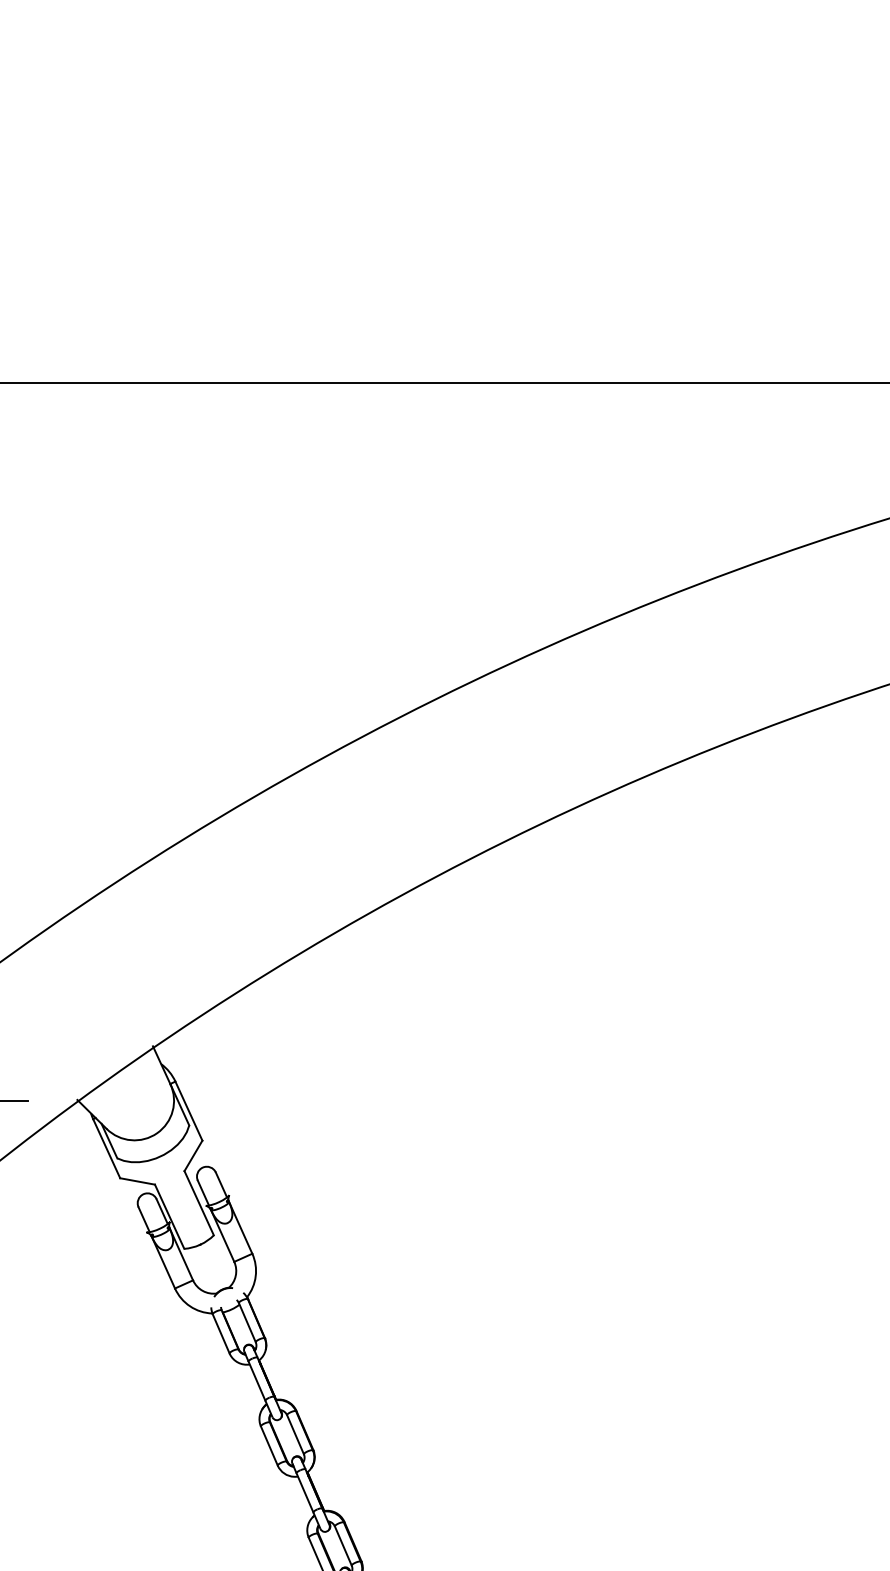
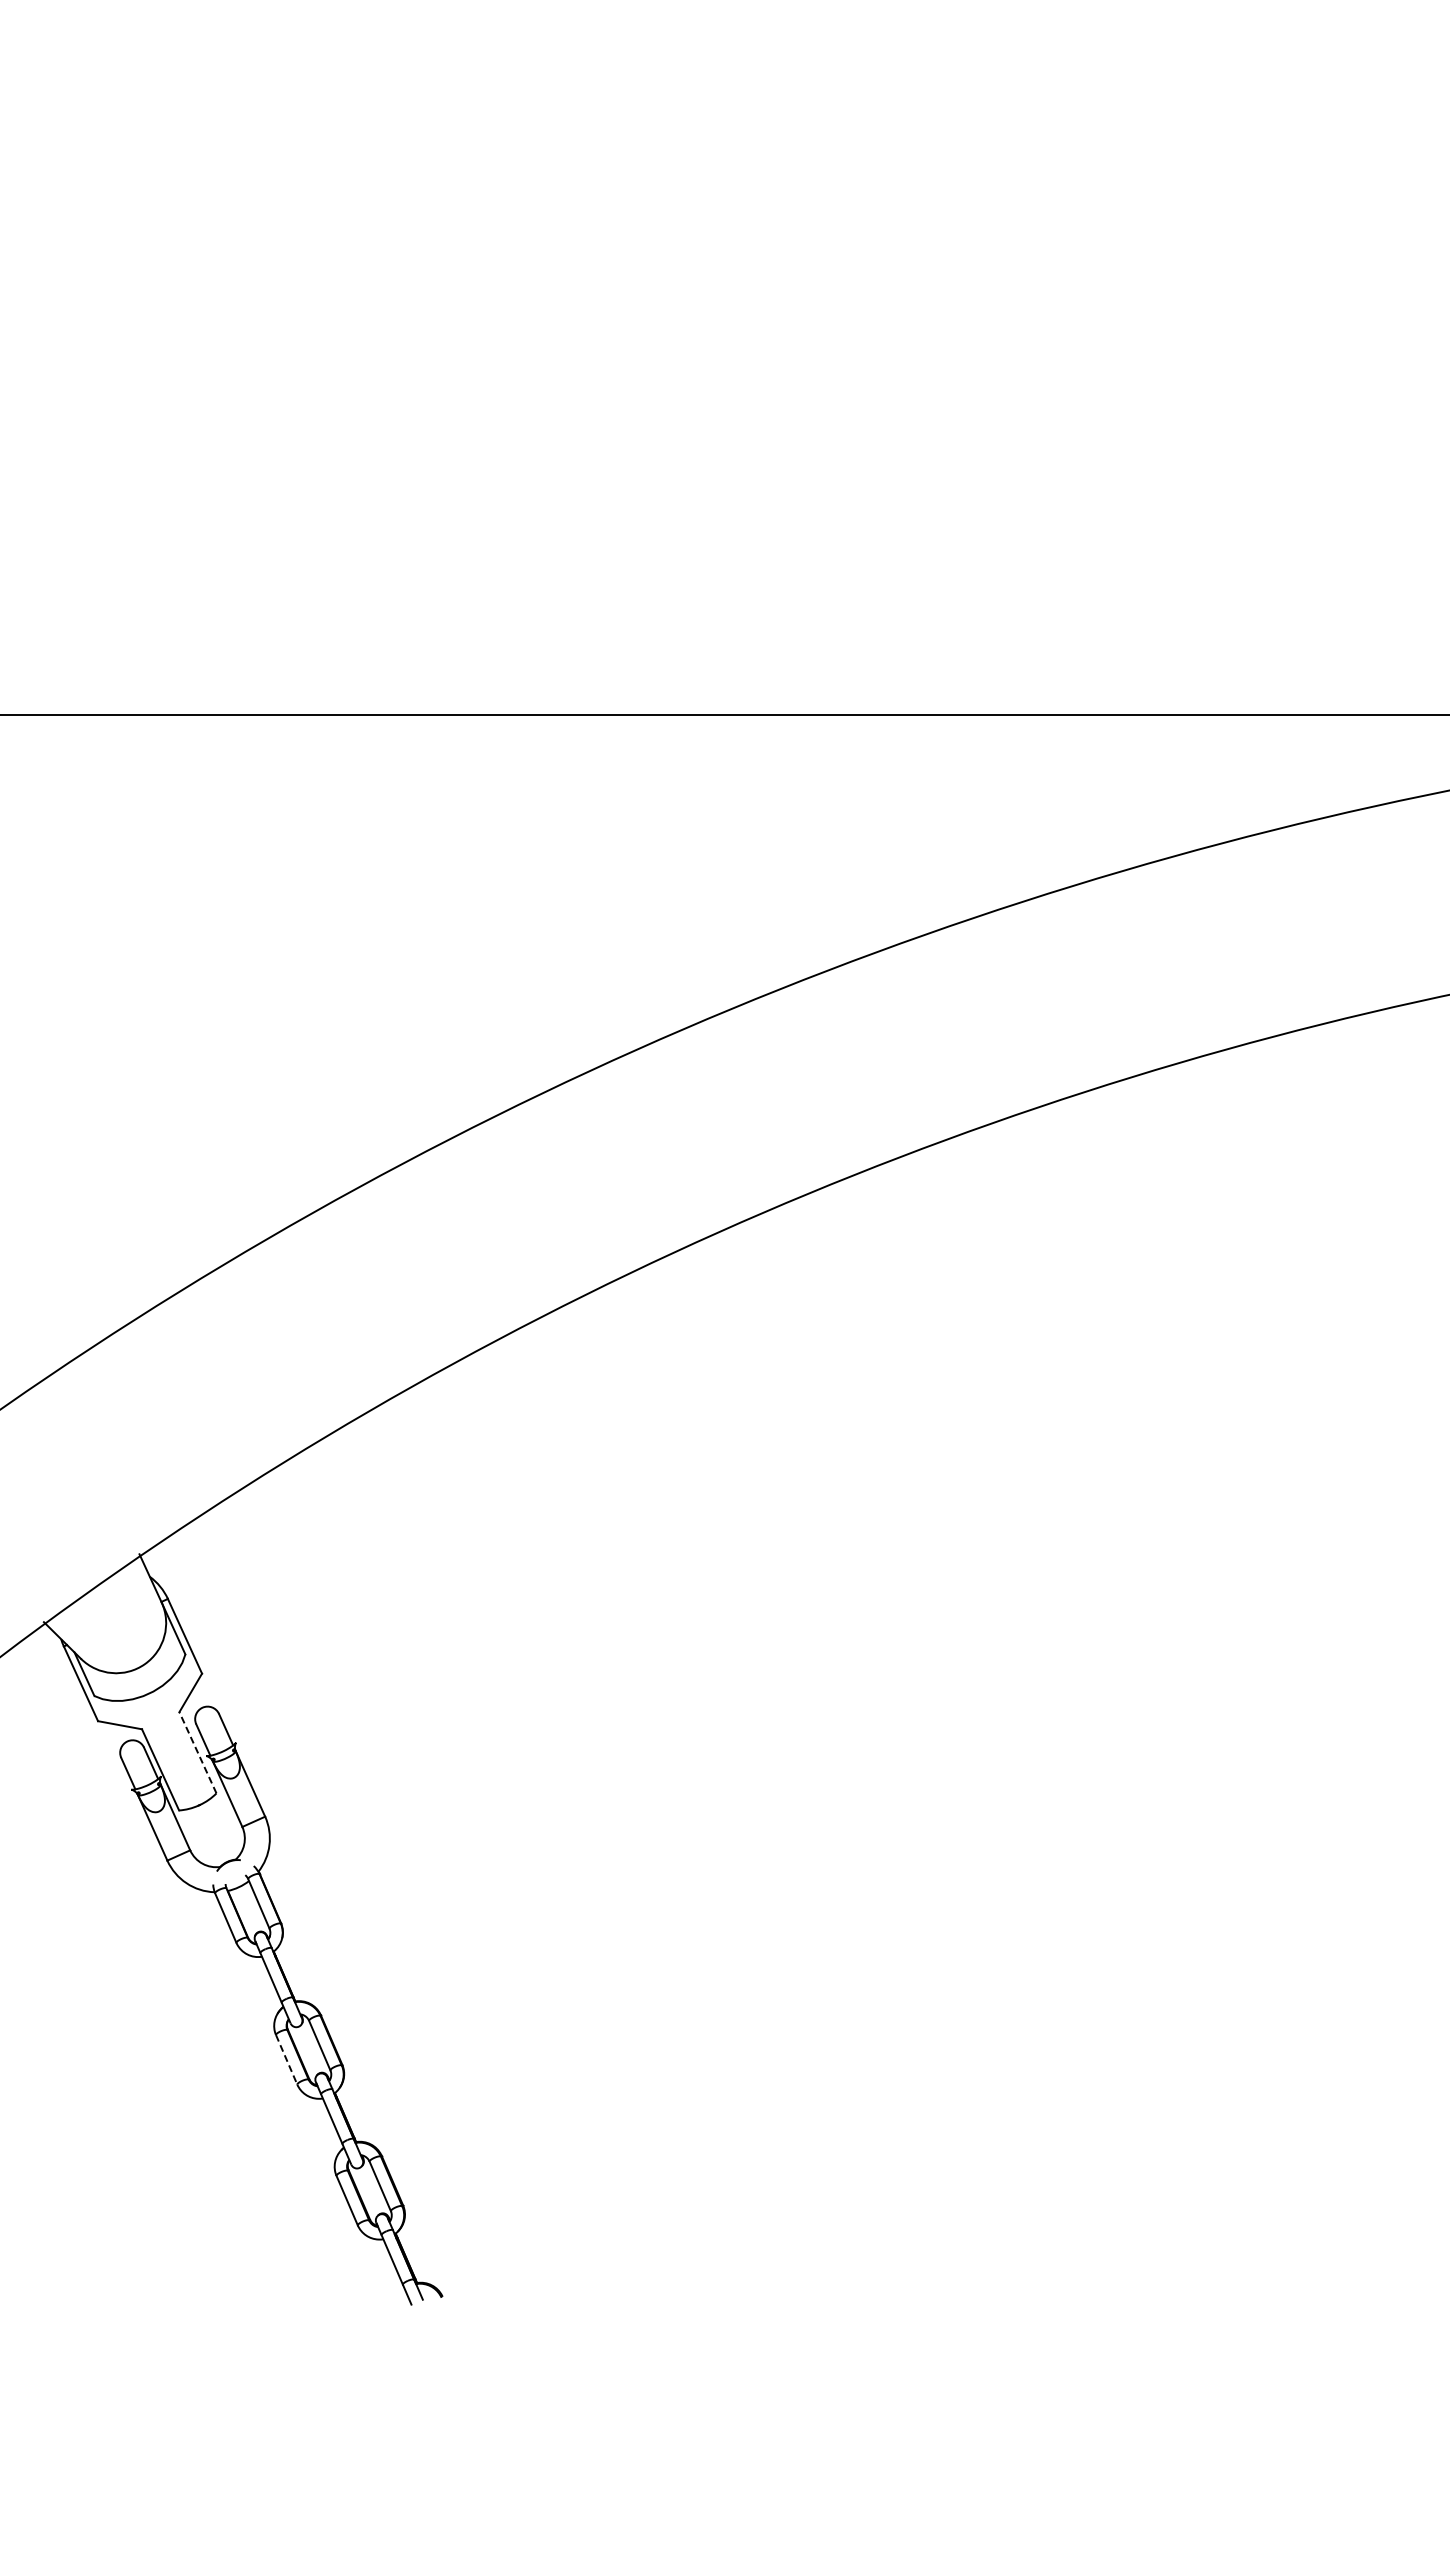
line: (198, 1203) -> (197, 1752), solid -> dashed
line: (269, 1445) -> (286, 2059), solid -> dashed

